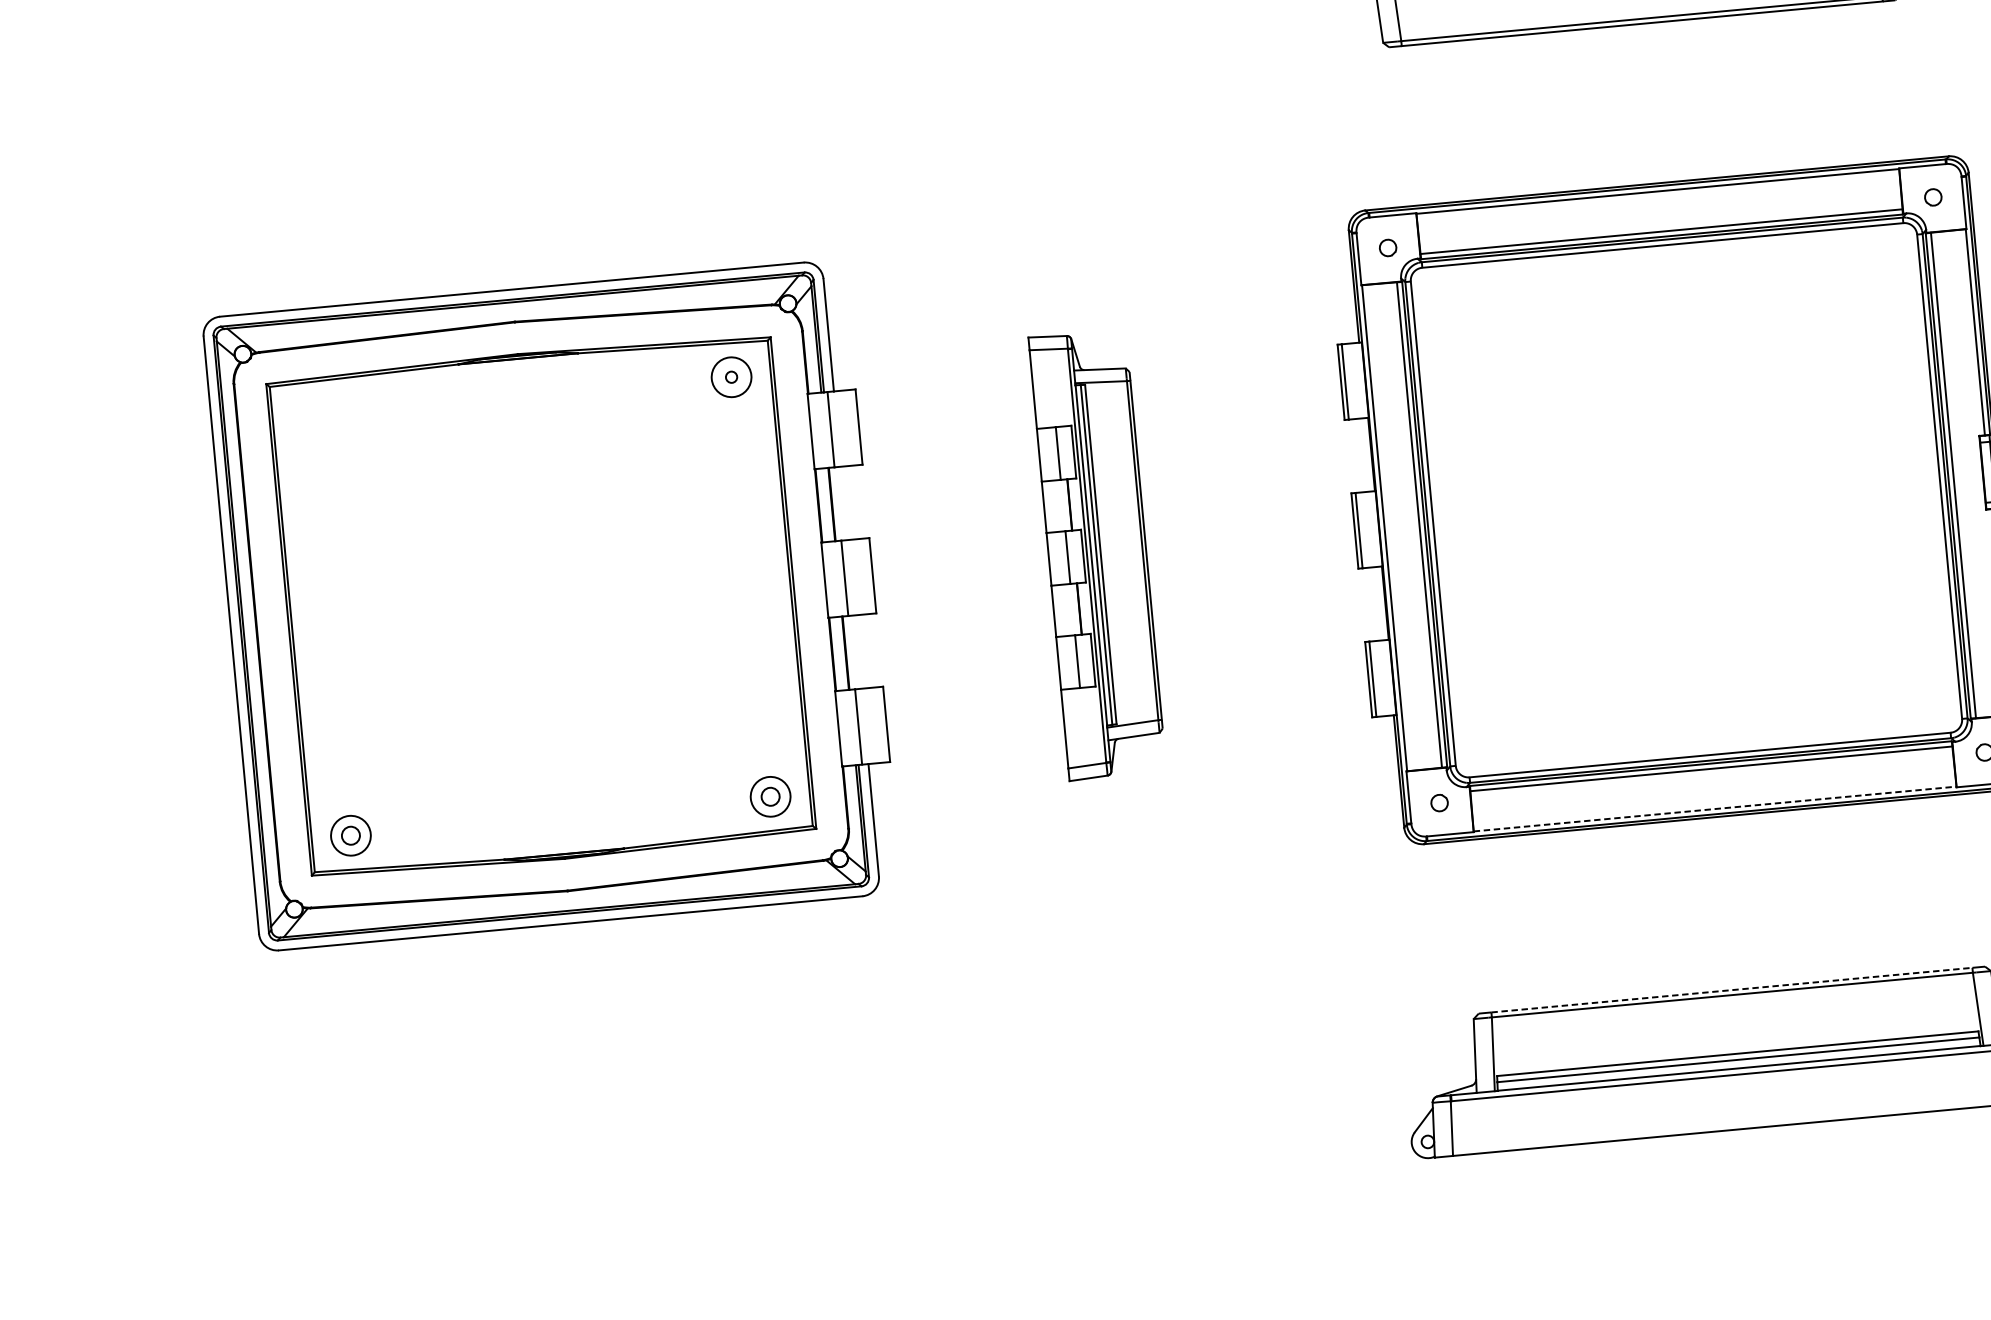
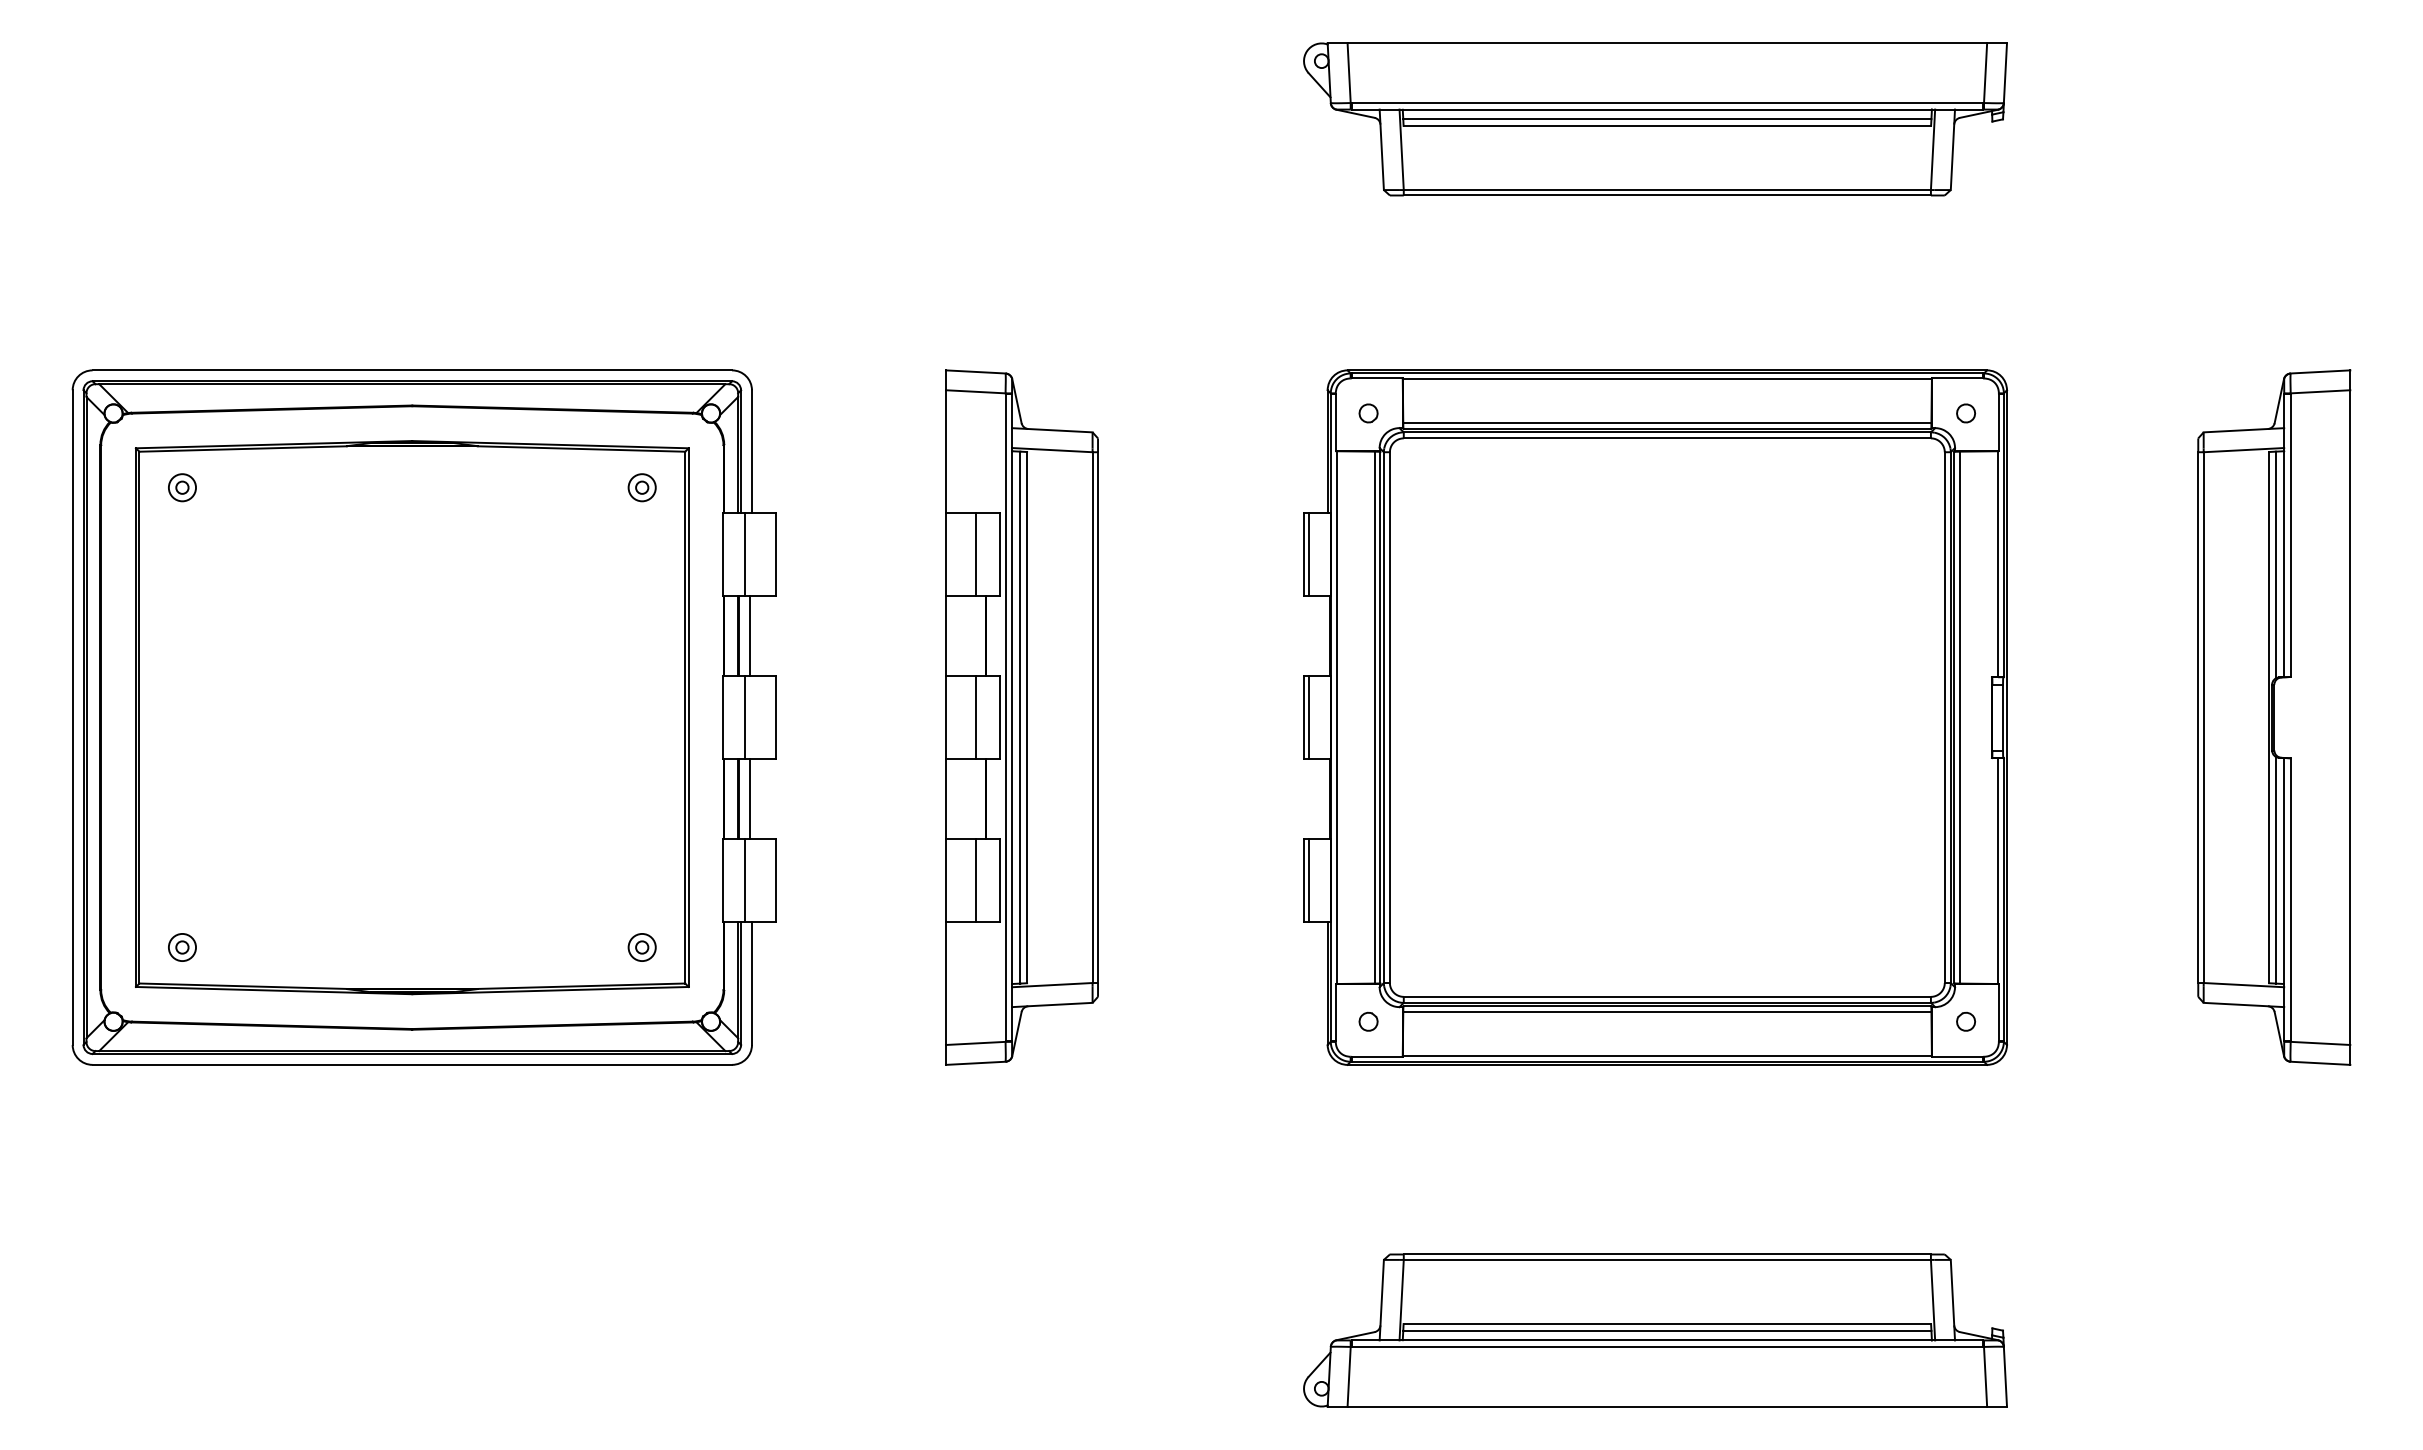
circle: (730, 377) -> (641, 487), size x0.62
part: (312, 415) -> (182, 487), added
line: (842, 503) -> (749, 636), added
part: (1097, 554) -> (1021, 717), size x1.43
line: (855, 651) -> (749, 798), added
part: (769, 796) -> (641, 947), size x0.62
line: (1715, 809) -> (1667, 1056), dashed -> solid
part: (351, 835) -> (182, 947), size x0.62
line: (1732, 990) -> (1667, 1254), dashed -> solid

